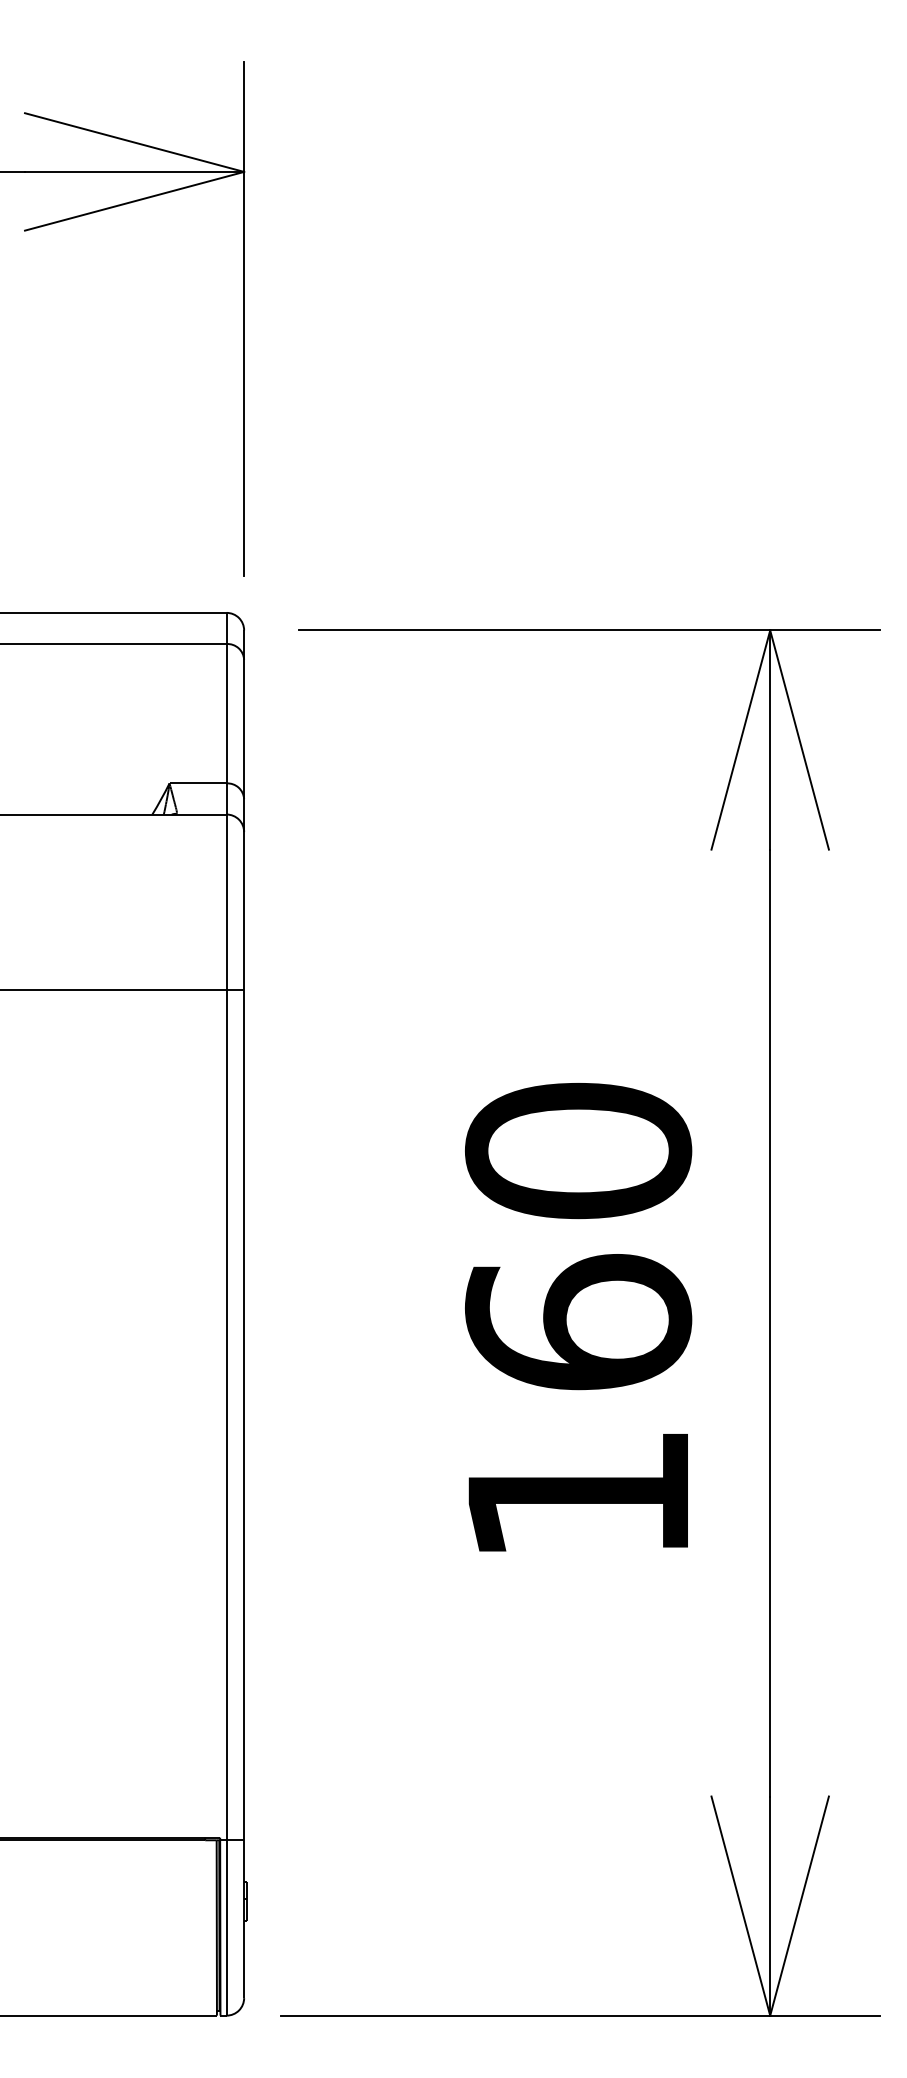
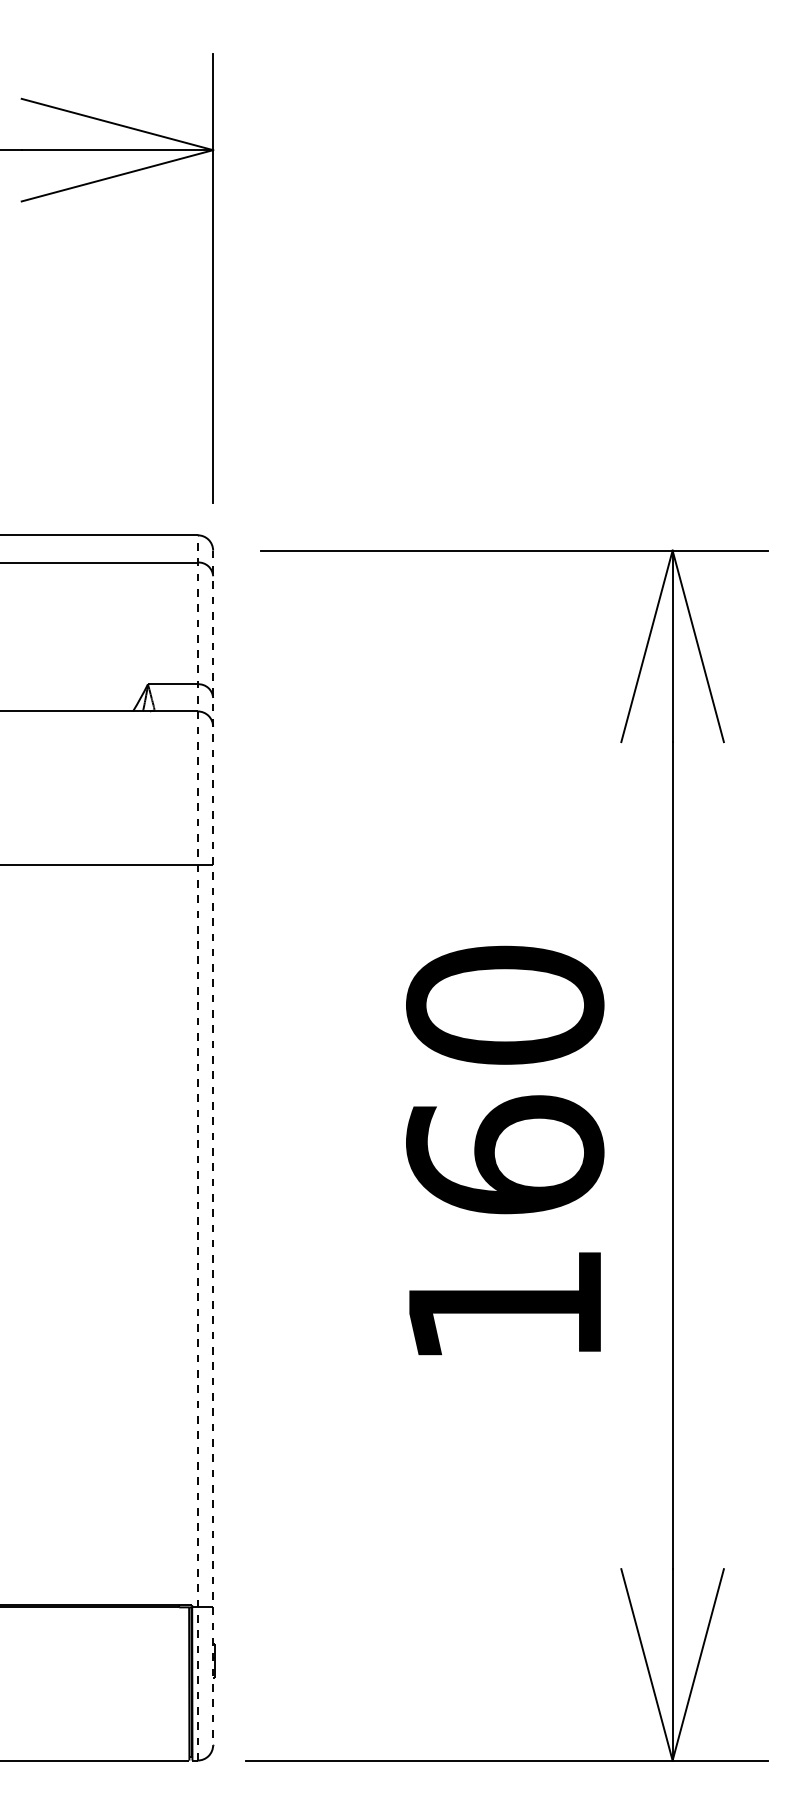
line: (226, 1313) -> (197, 1147), solid -> dashed
line: (244, 1314) -> (213, 1148), solid -> dashed

